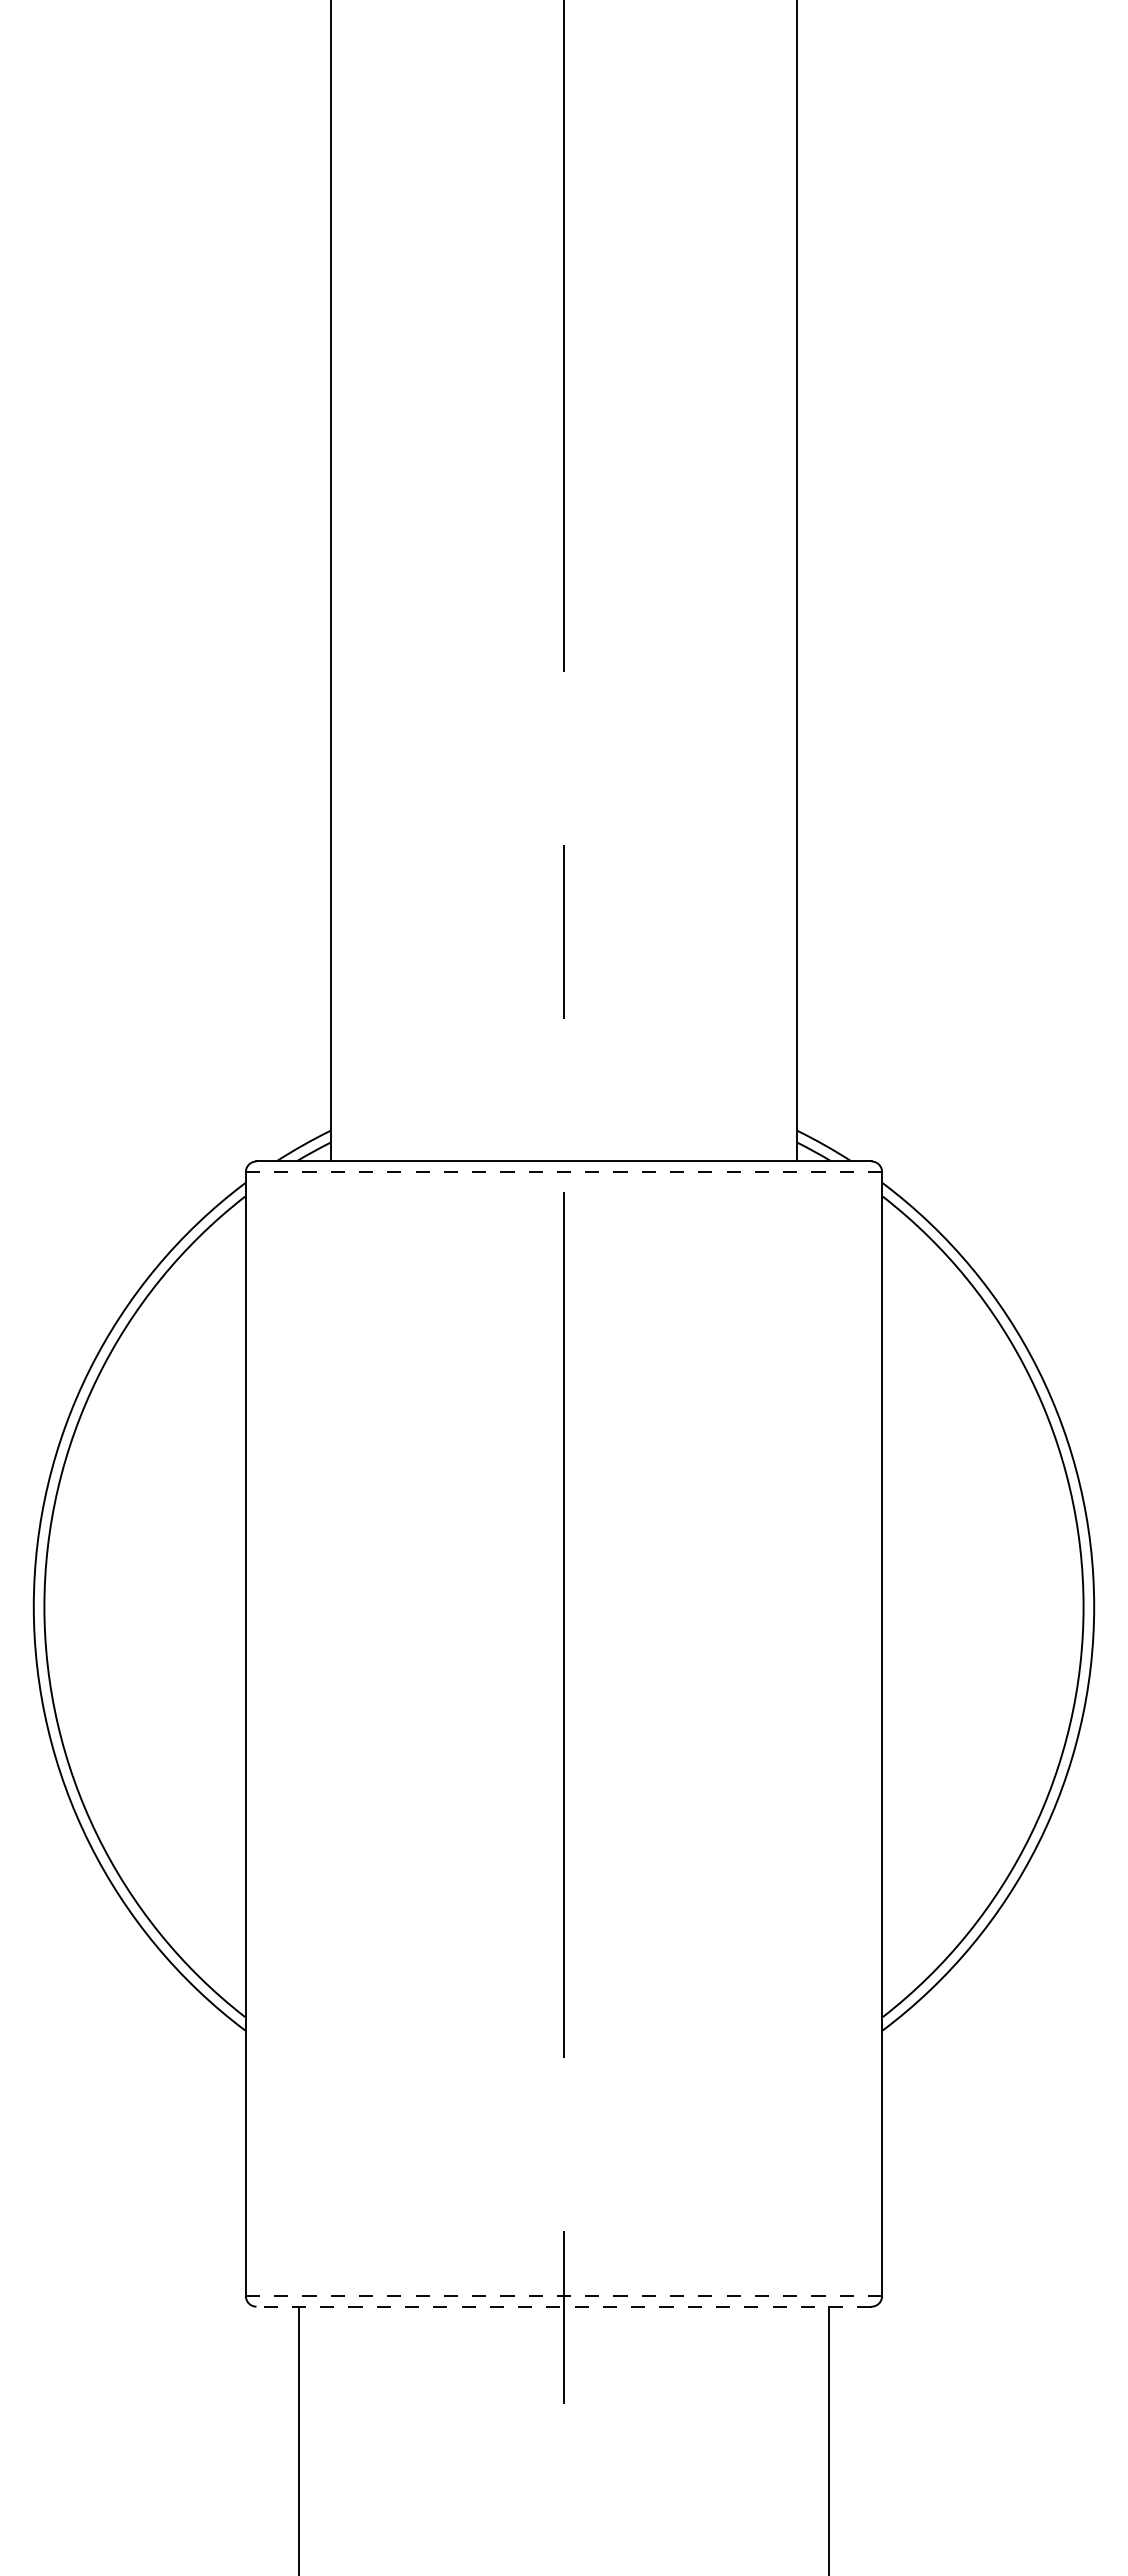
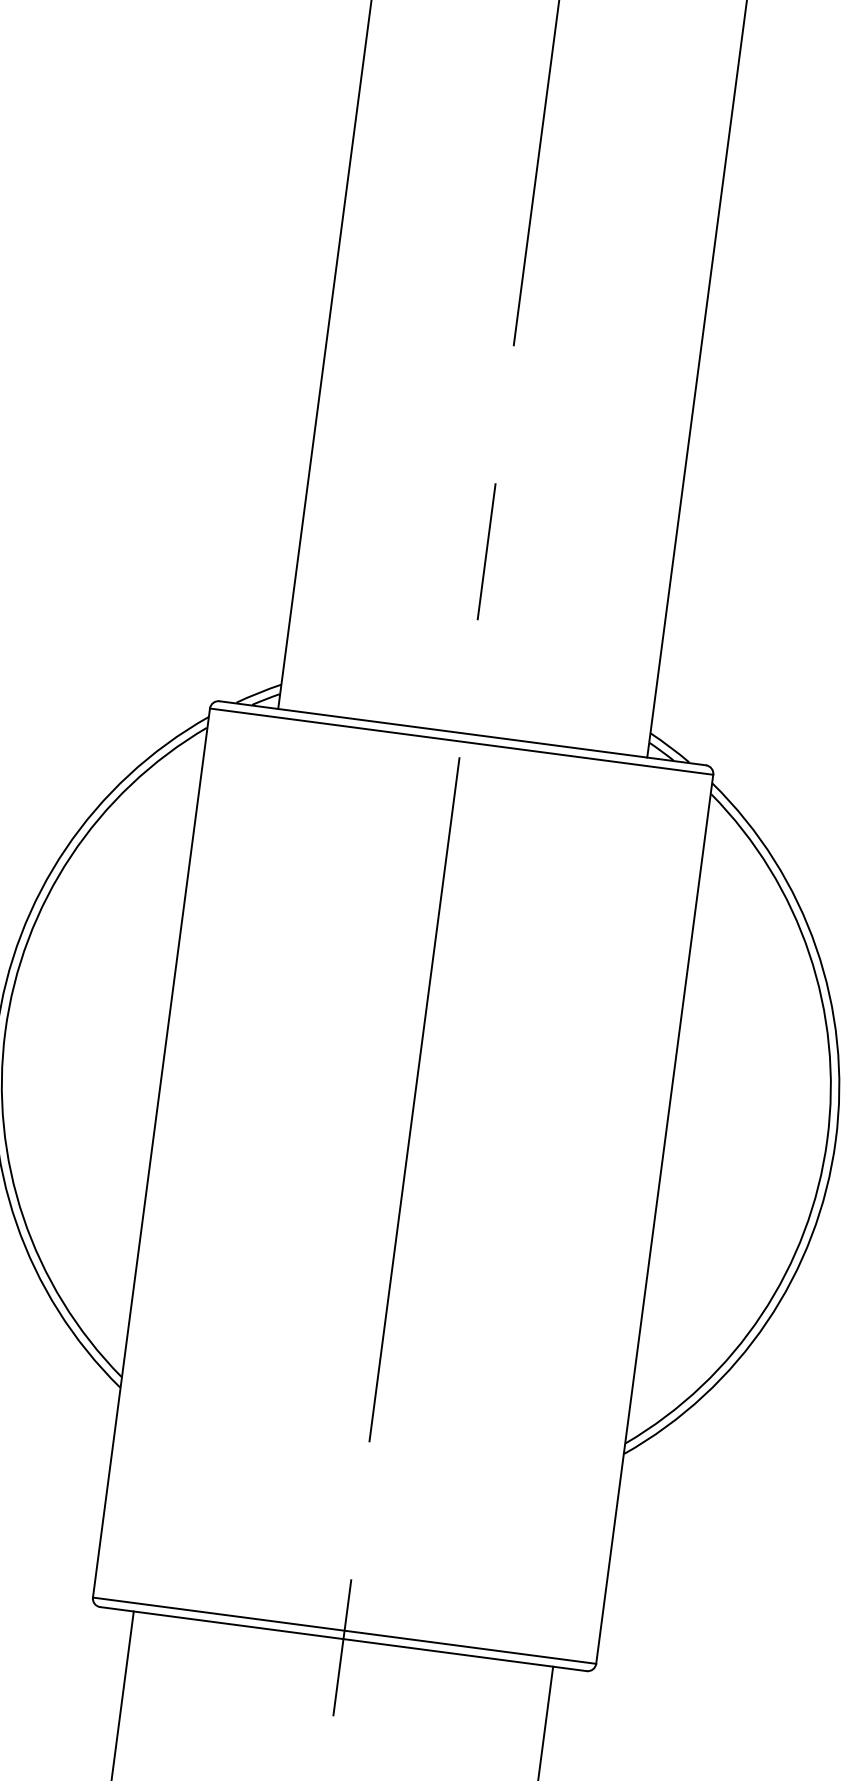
line: (564, 1172) -> (461, 742), dashed -> solid
line: (563, 2296) -> (344, 1630), dashed -> solid
line: (564, 2306) -> (343, 1638), dashed -> solid

